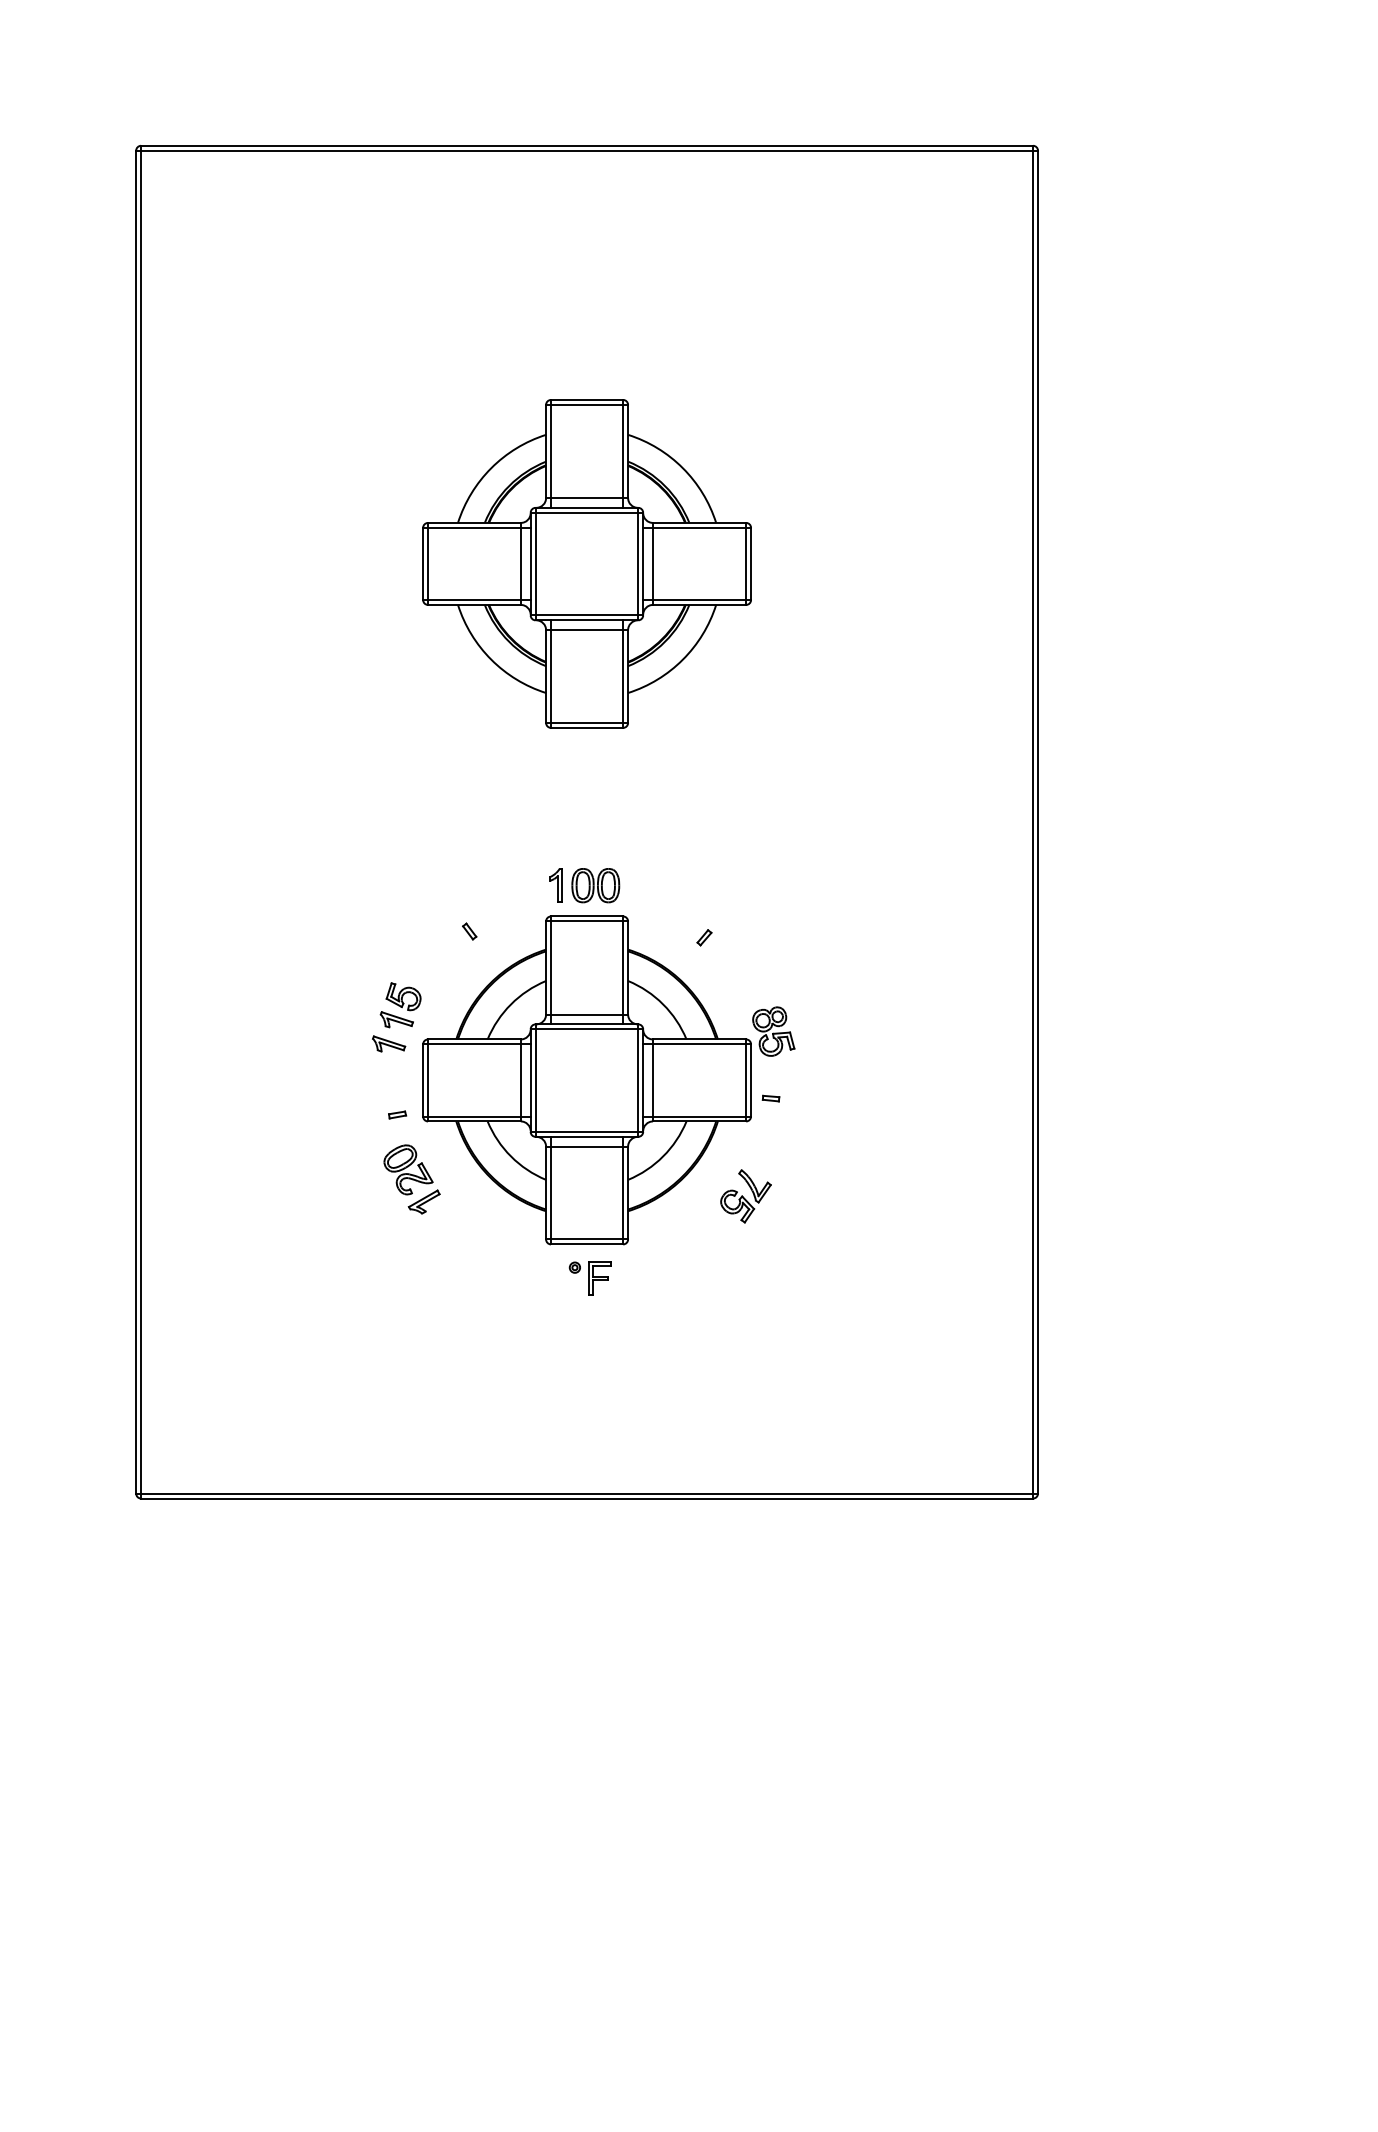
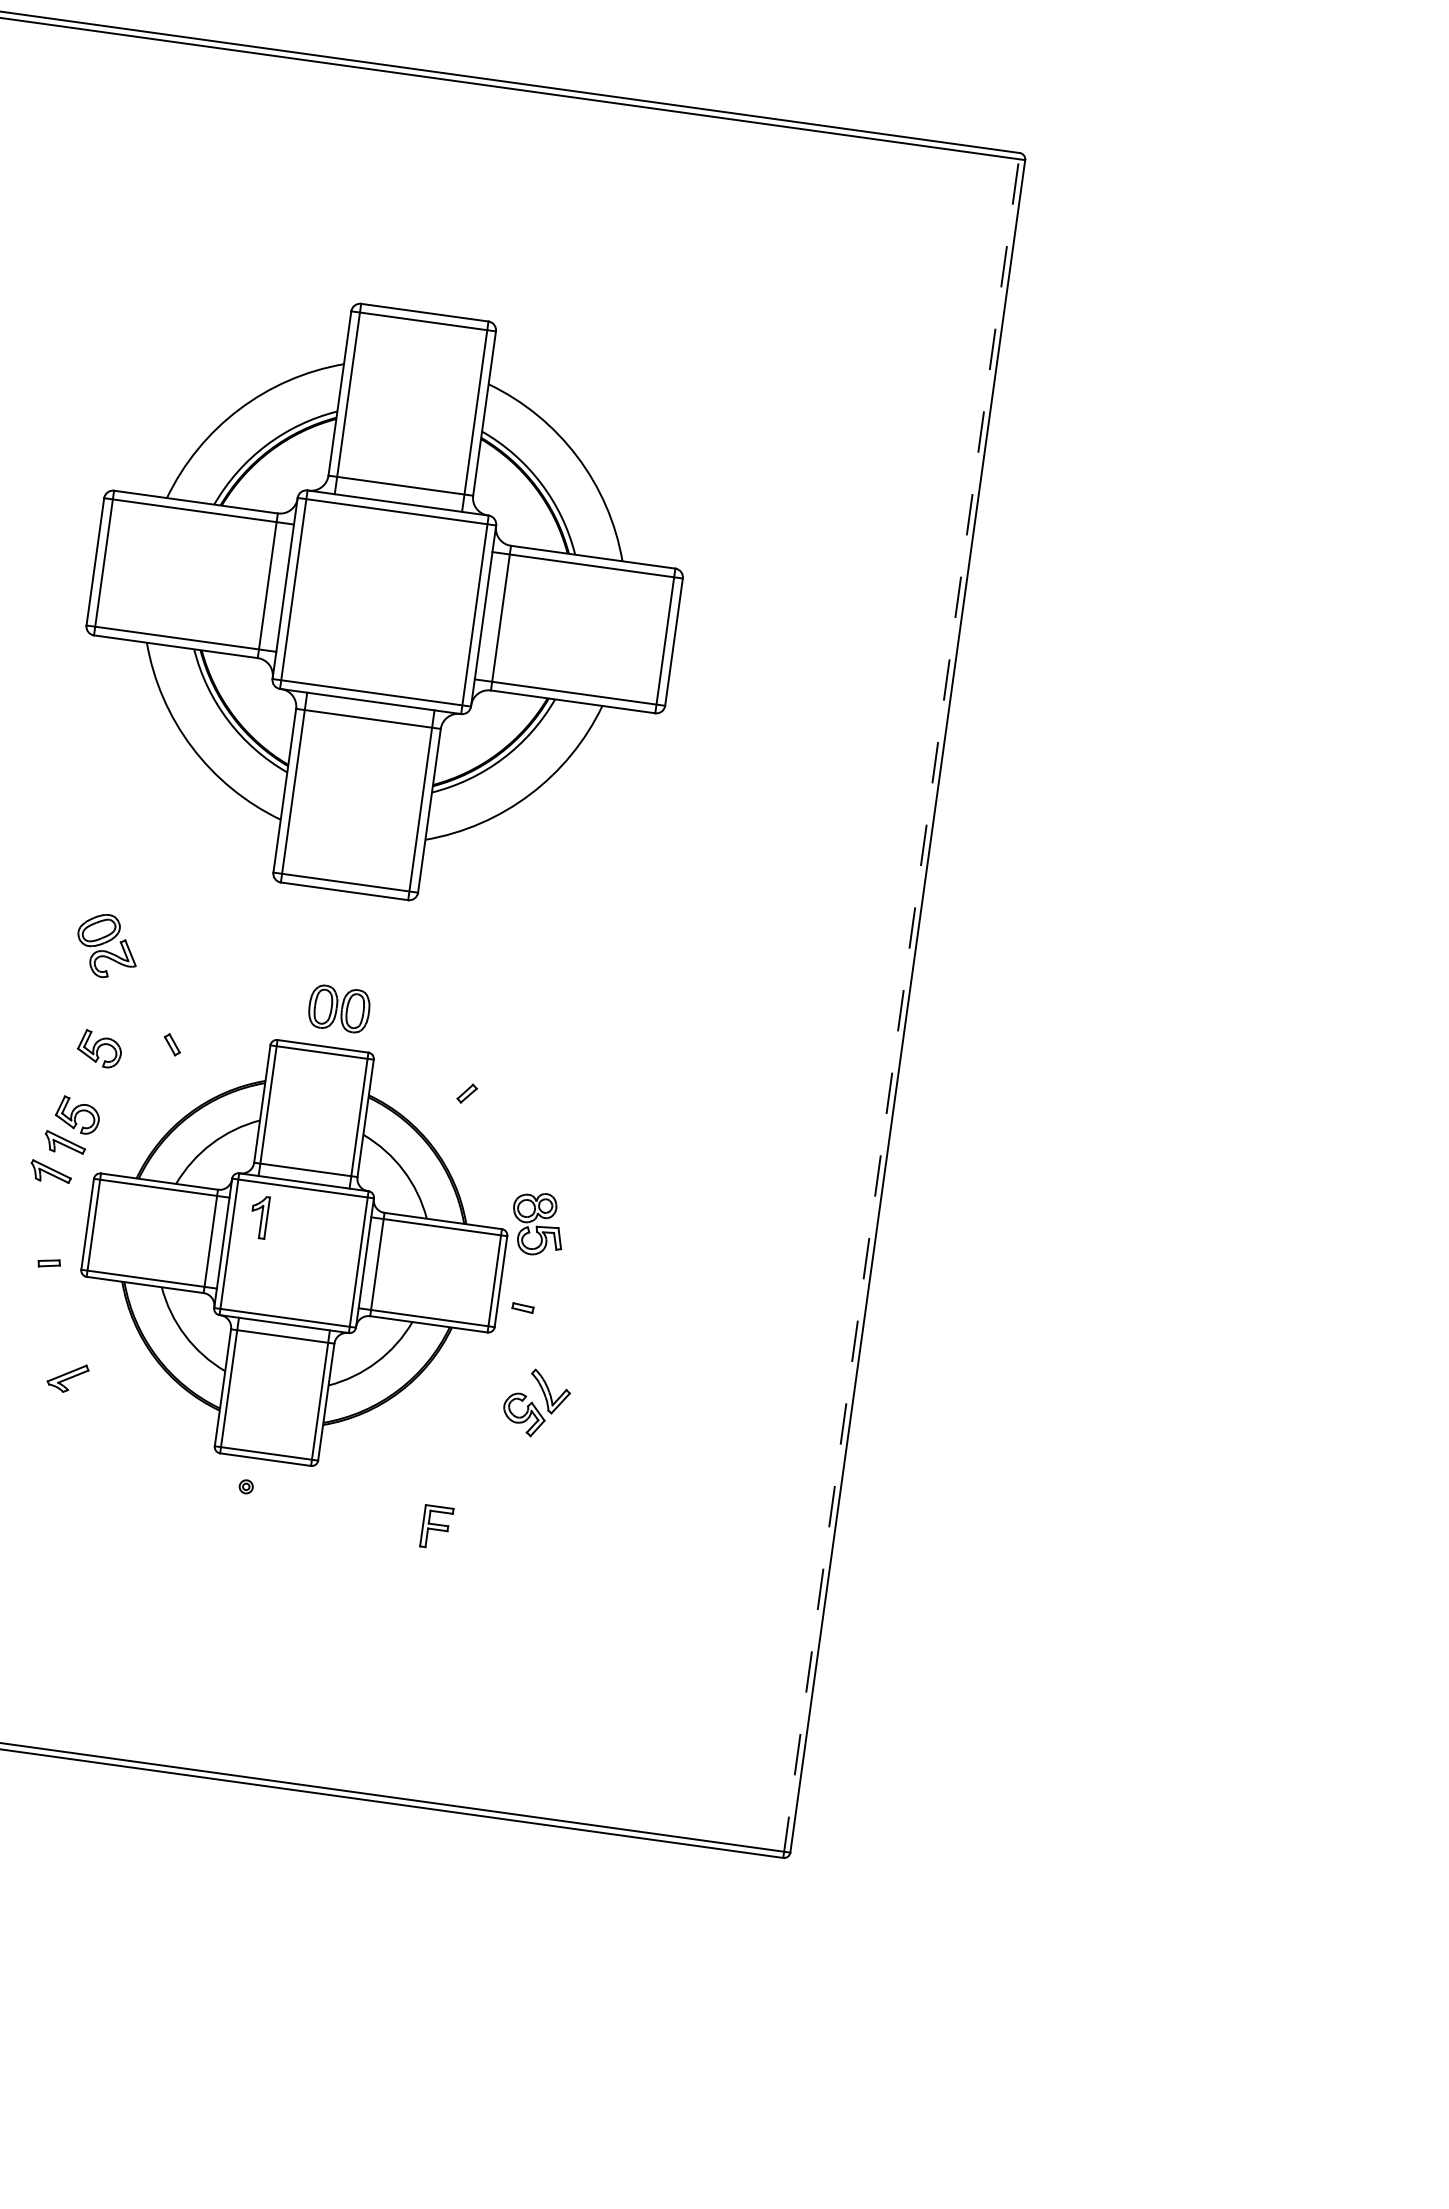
part: (586, 563) -> (383, 601), size x1.4
line: (1033, 821) -> (902, 1004), solid -> dashed
part: (555, 885) -> (258, 1217), moved
part: (413, 942) -> (99, 1048), added
part: (408, 1169) -> (107, 945), moved
part: (745, 1196) -> (536, 1403), moved
part: (599, 1278) -> (436, 1527), moved

